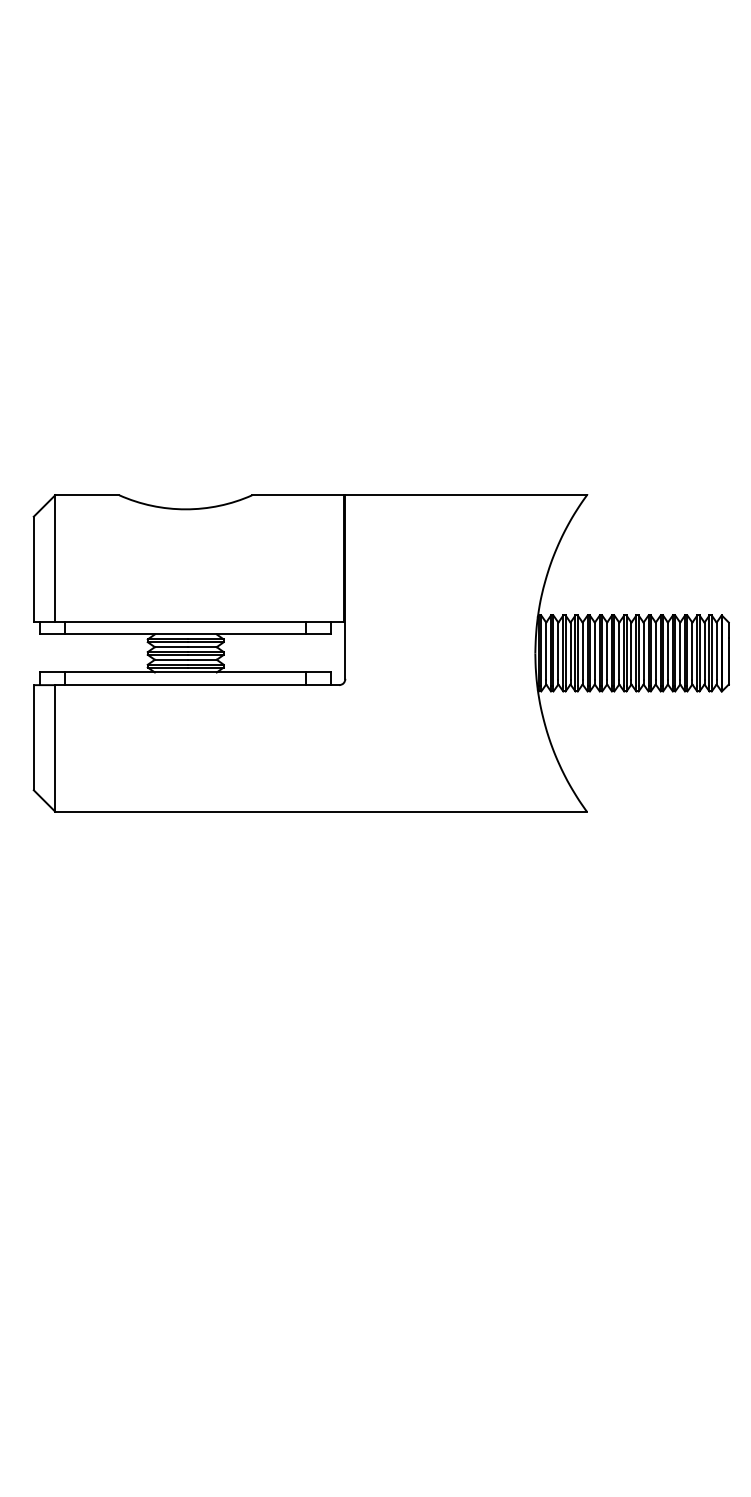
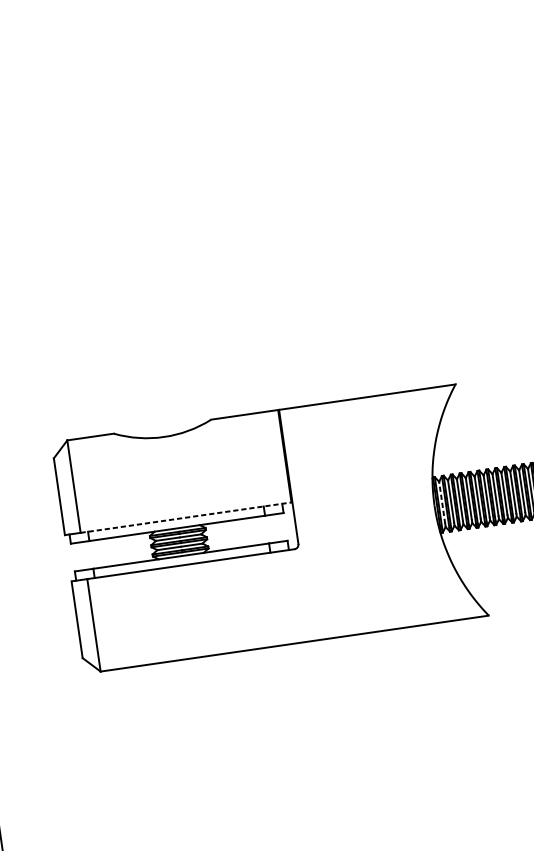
line: (200, 621) -> (186, 517), solid -> dashed
line: (546, 651) -> (442, 502), solid -> dashed

